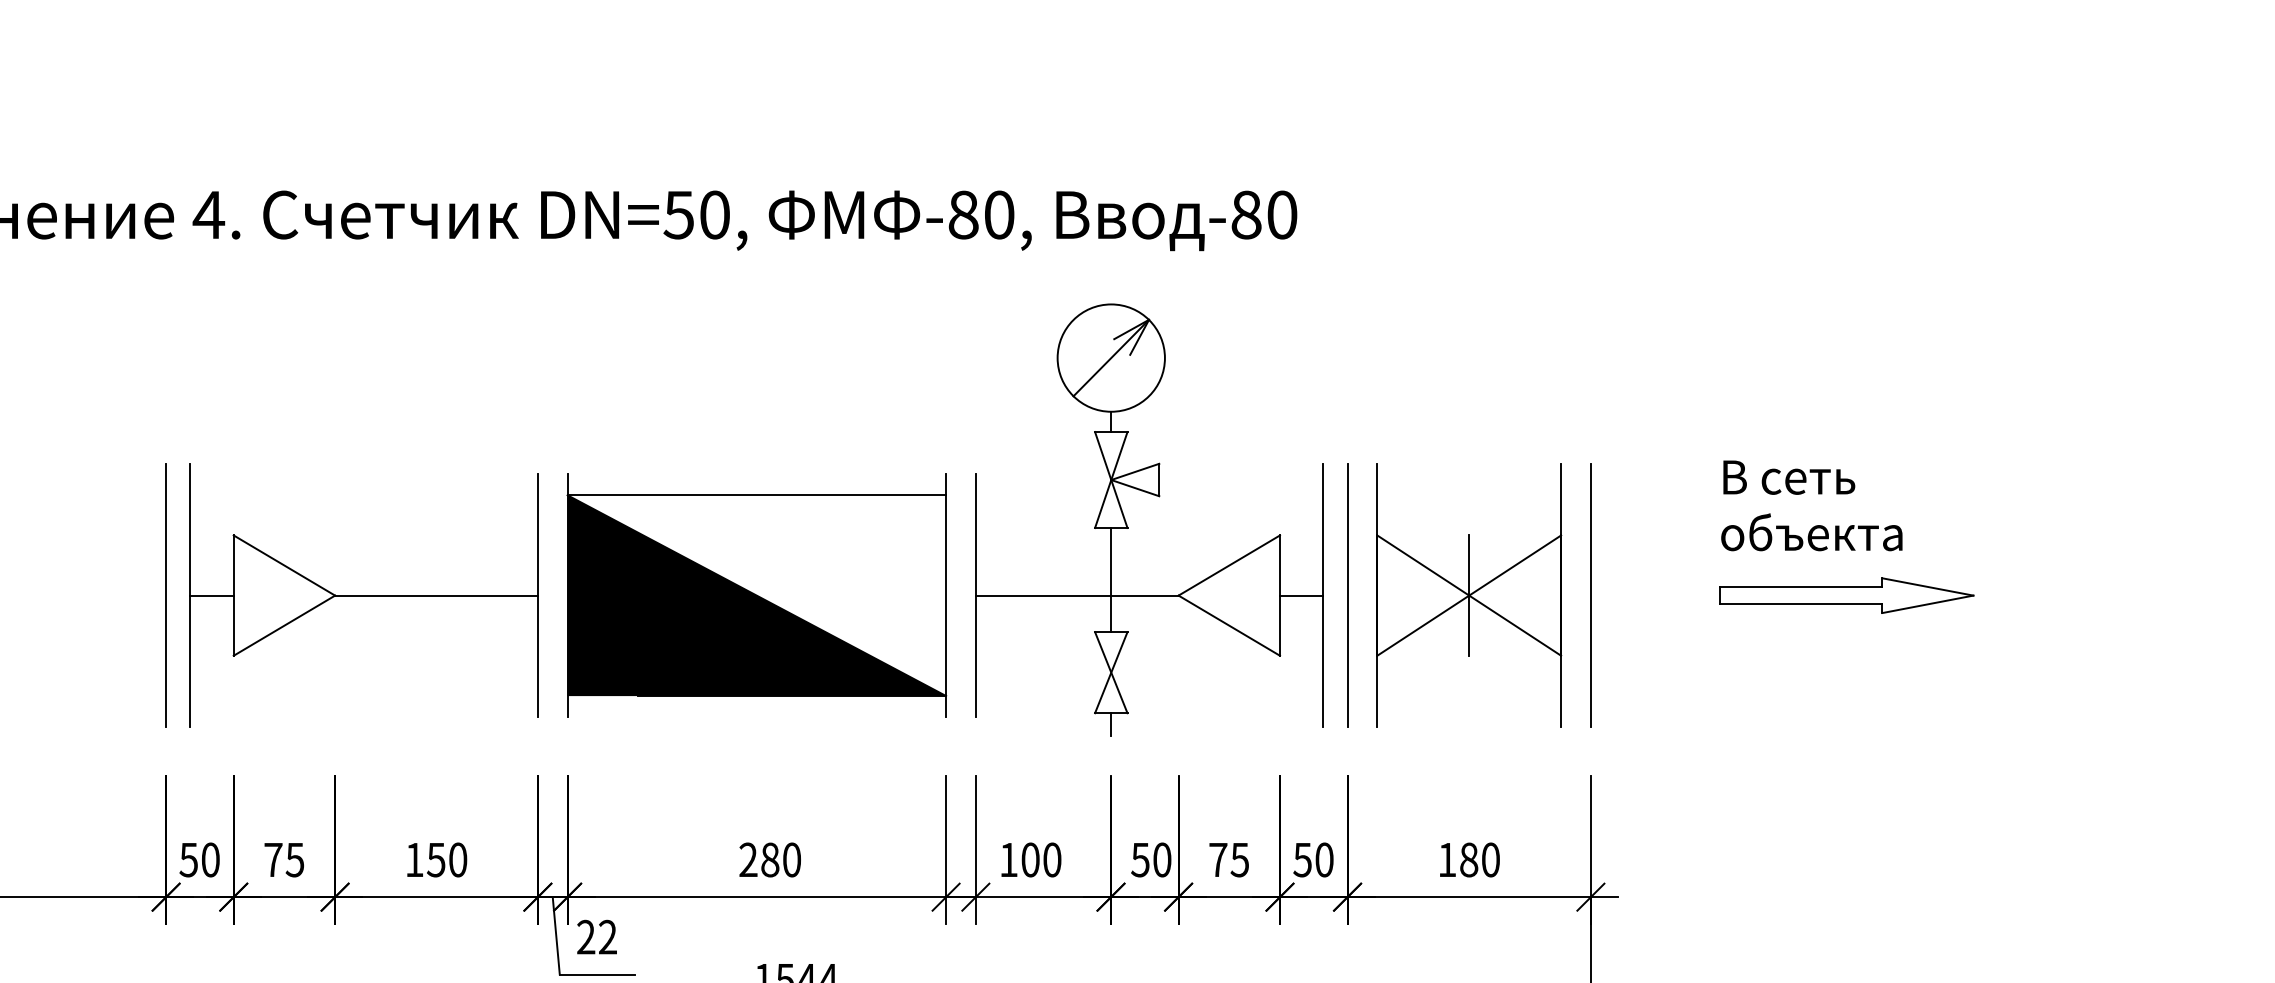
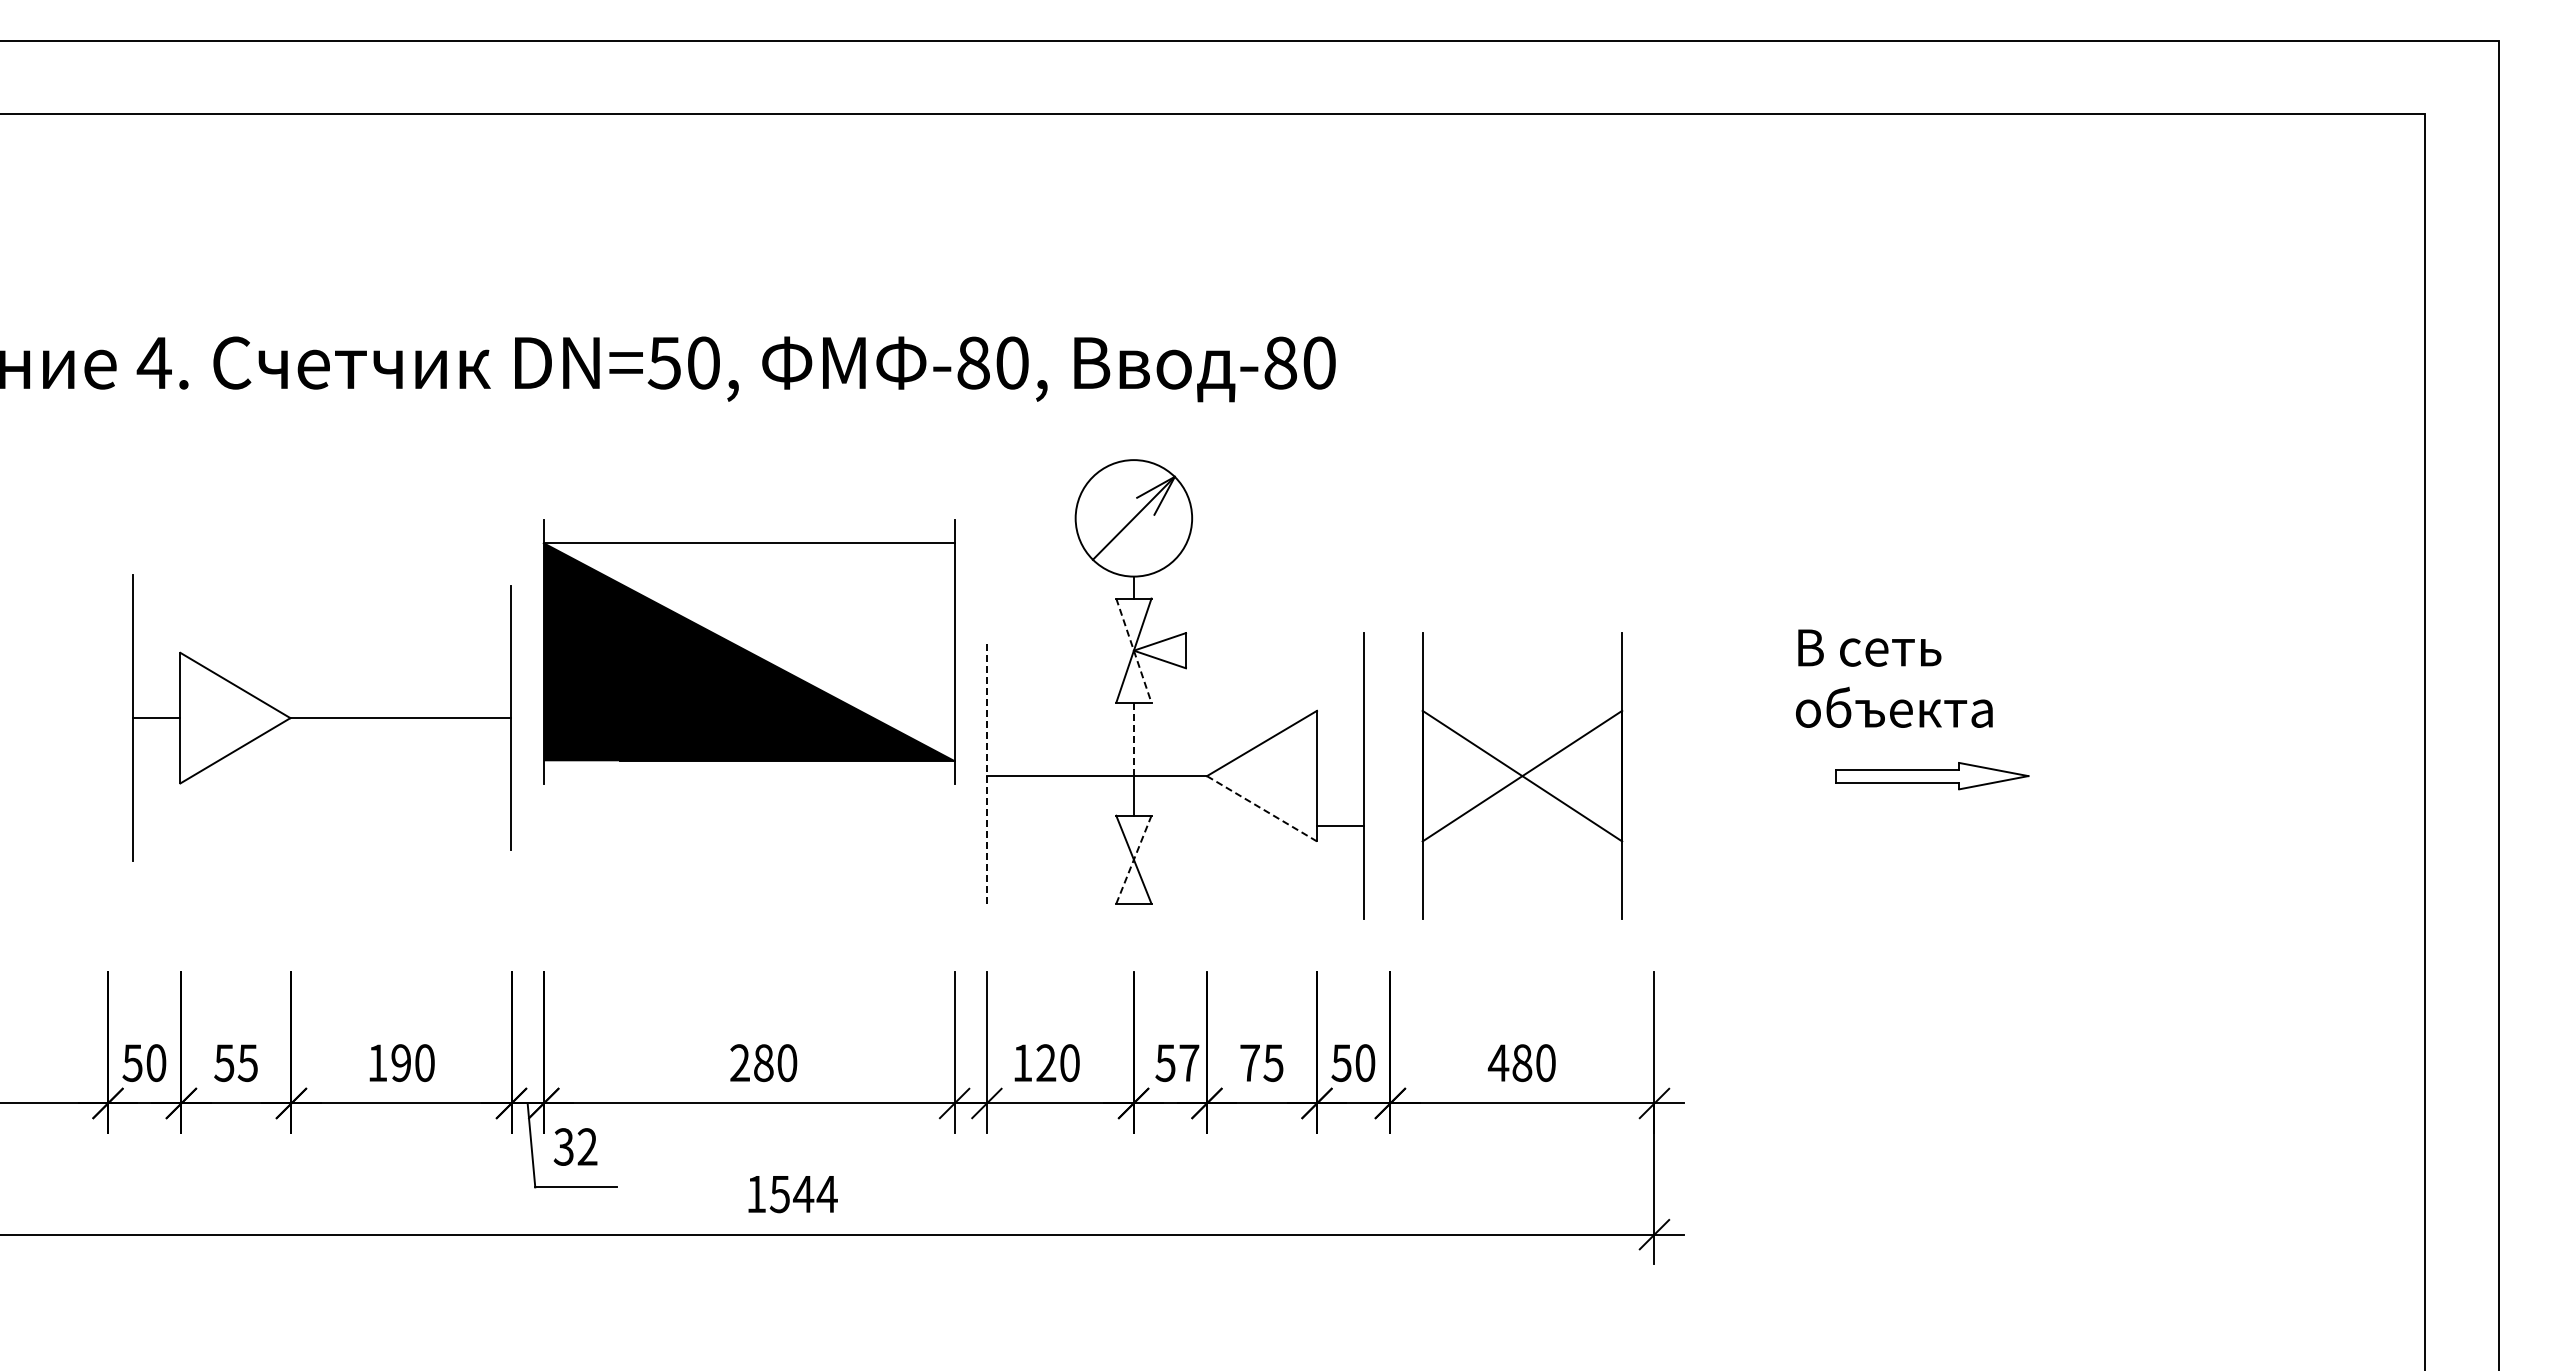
line: (1110, 479) -> (1133, 650), solid -> dashed
line: (1110, 561) -> (1133, 739), solid -> dashed
line: (166, 595) -> (108, 776), removed
part: (363, 595) -> (321, 717), moved
part: (756, 595) -> (748, 651), moved
line: (975, 595) -> (986, 776), solid -> dashed
line: (1301, 595) -> (1340, 826), moved
line: (1347, 595) -> (1390, 776), removed
line: (1469, 595) -> (1522, 775), removed
line: (1590, 595) -> (1654, 776), removed
part: (1846, 595) -> (1931, 775), size x0.7
line: (1229, 625) -> (1262, 808), solid -> dashed
line: (1111, 672) -> (1134, 859), solid -> dashed
line: (1110, 723) -> (1133, 915), removed
text: (435, 859) -> (400, 1062), 150 -> 190
text: (1447, 859) -> (1498, 1062), 180 -> 480
text: (273, 860) -> (224, 1063), 75 -> 55
text: (1030, 860) -> (1046, 1063), 100 -> 120
text: (1162, 860) -> (1189, 1063), 50 -> 57
text: (585, 936) -> (563, 1146), 22 -> 32

